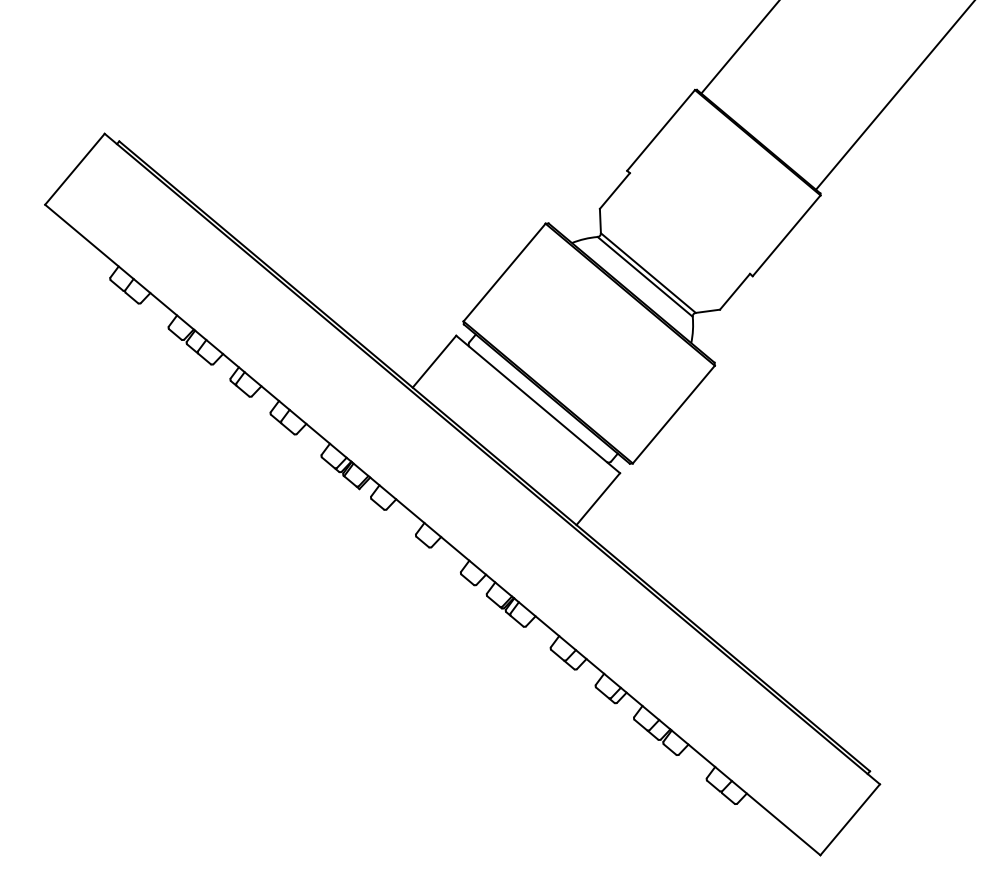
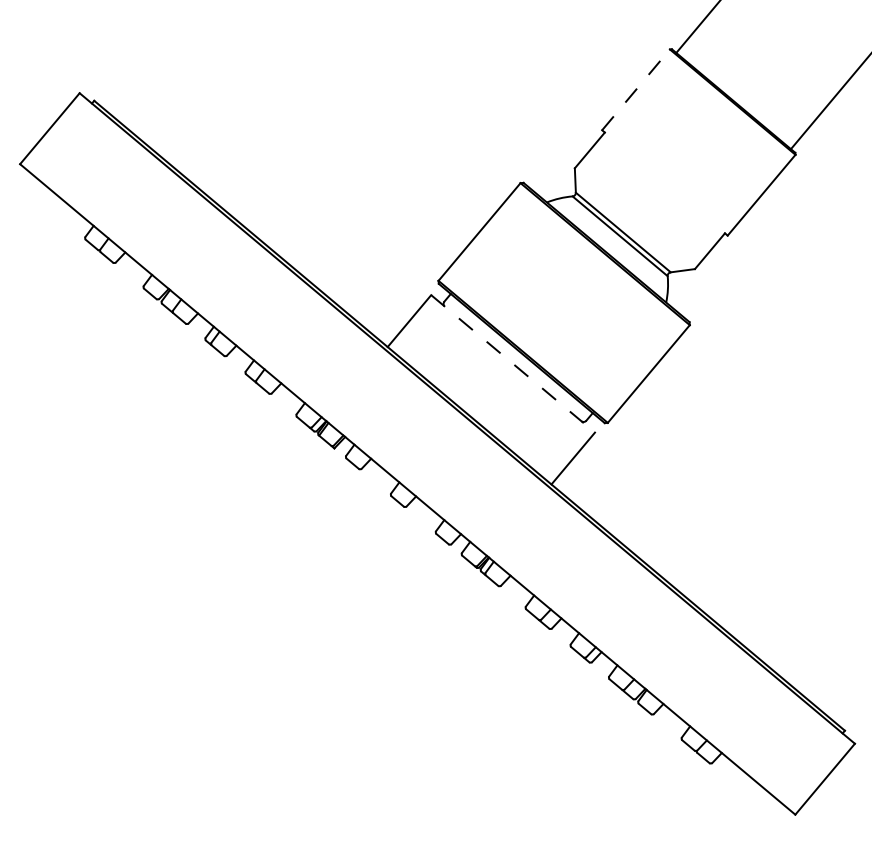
line: (661, 130) -> (636, 89), solid -> dashed
line: (538, 404) -> (513, 363), solid -> dashed

